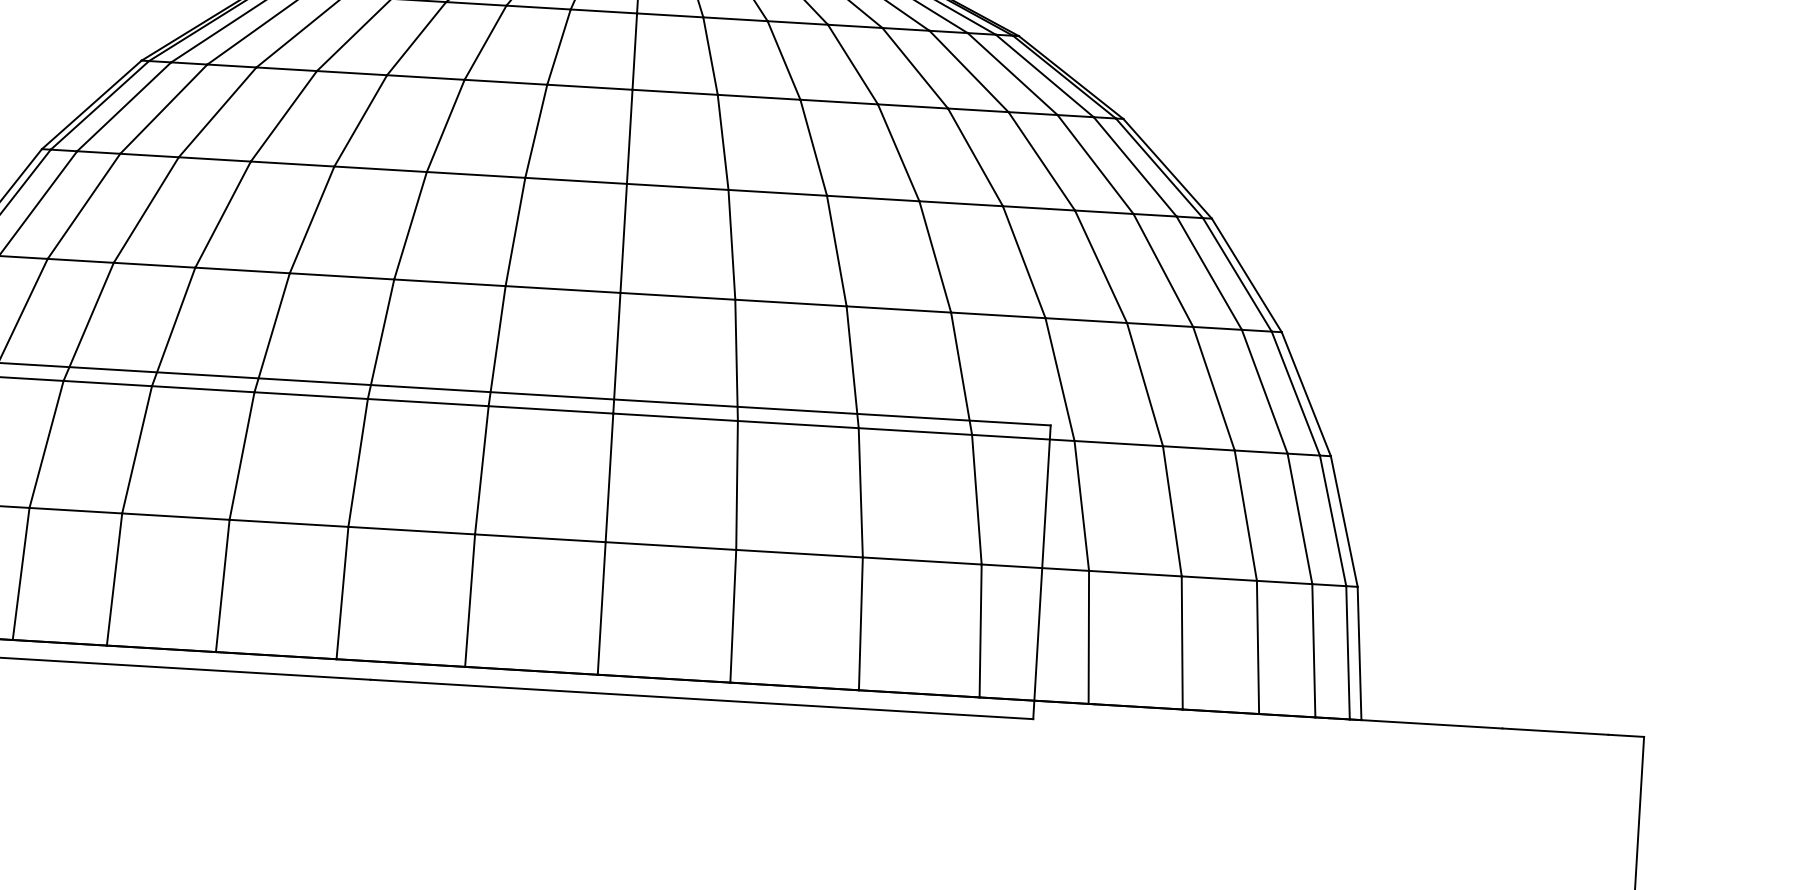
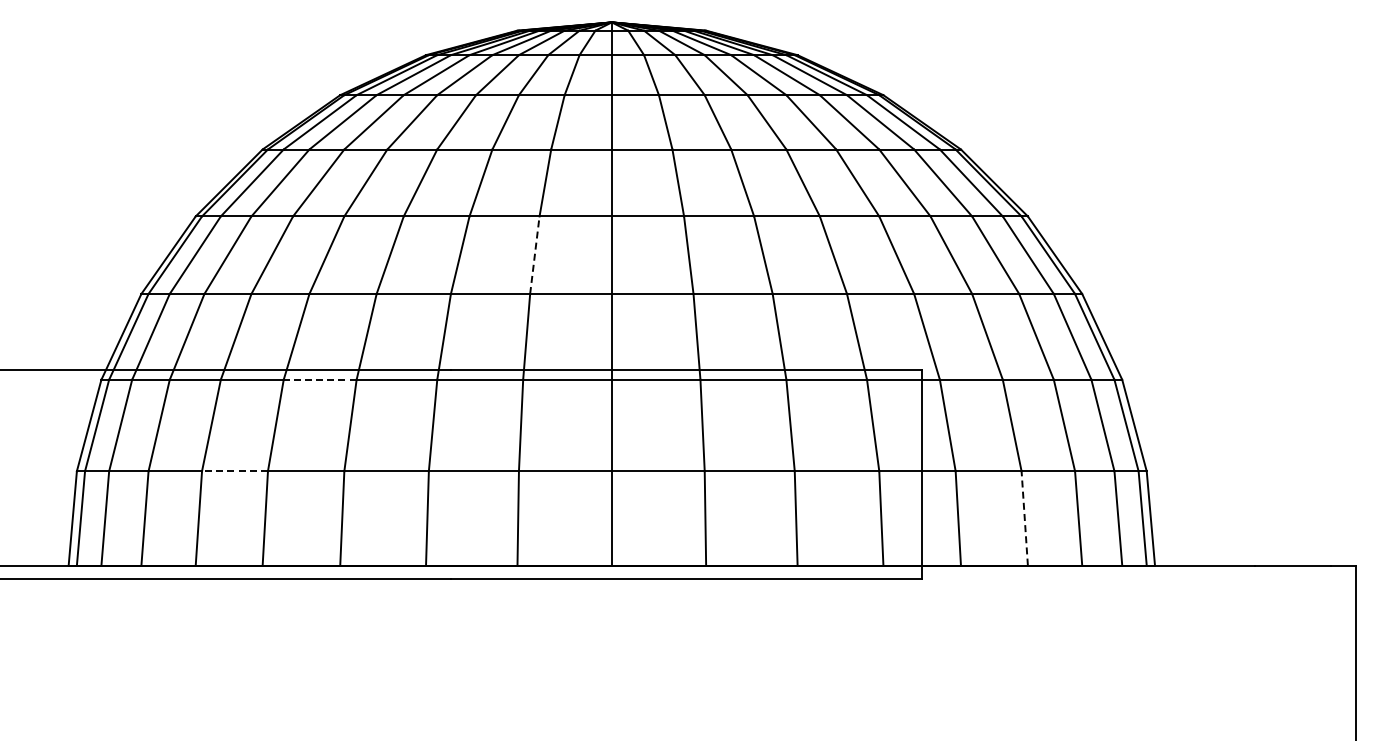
line: (515, 230) -> (534, 254), solid -> dashed
line: (202, 388) -> (319, 379), solid -> dashed
line: (76, 511) -> (235, 471), solid -> dashed
line: (1181, 641) -> (1024, 517), solid -> dashed

